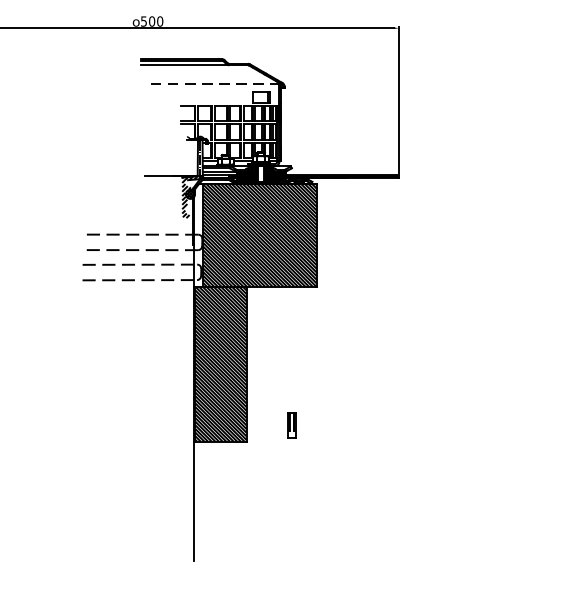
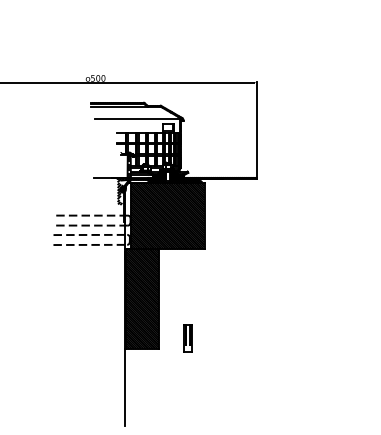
line: (213, 83) -> (137, 118), dashed -> solid
part: (290, 425) -> (187, 338), size x1.67

